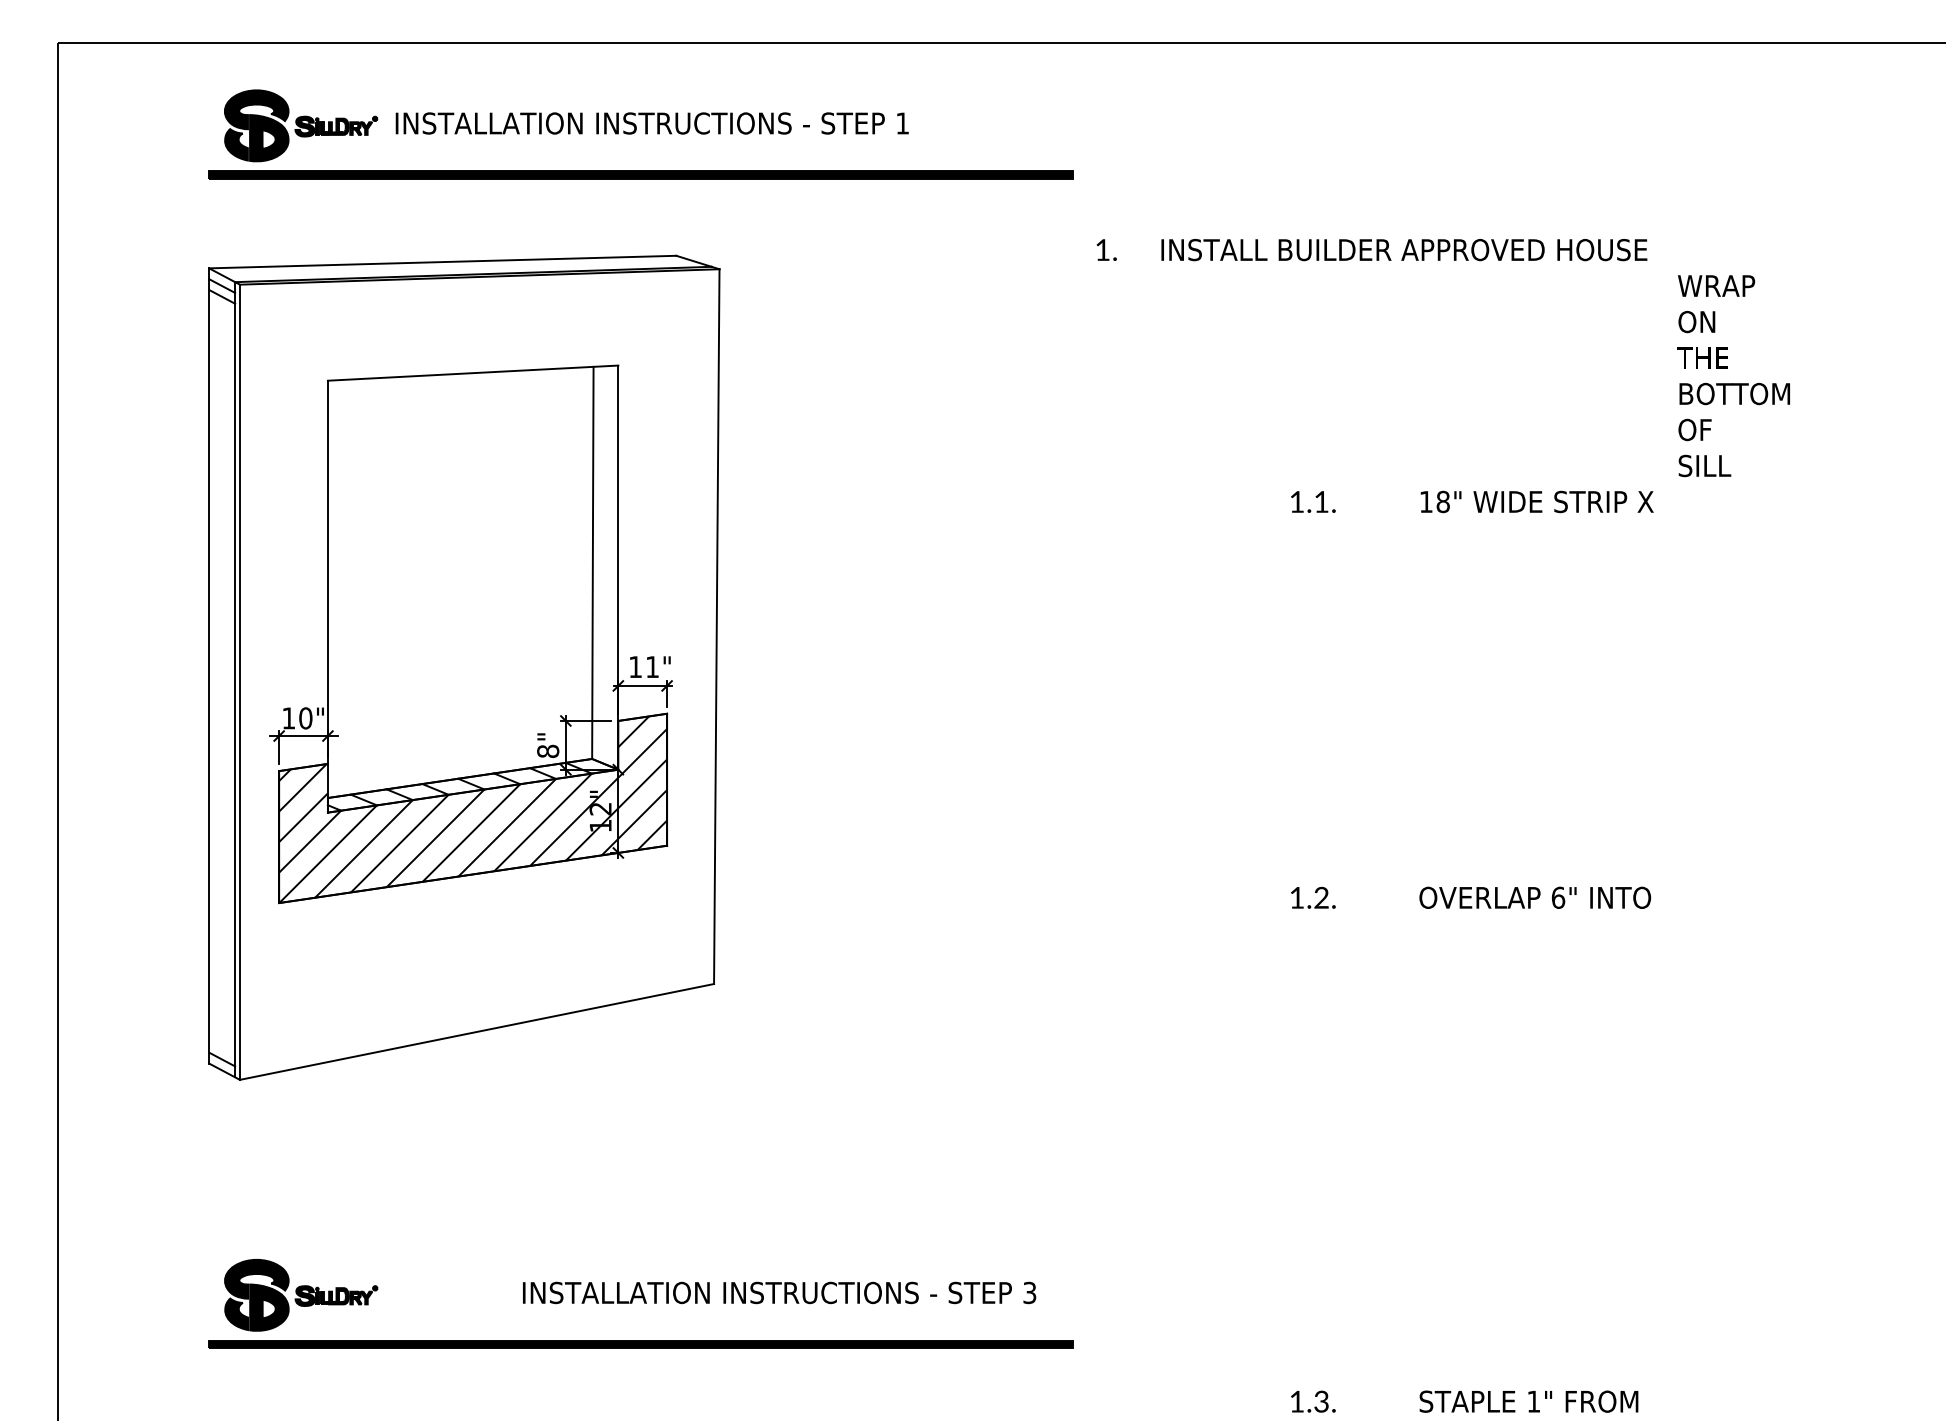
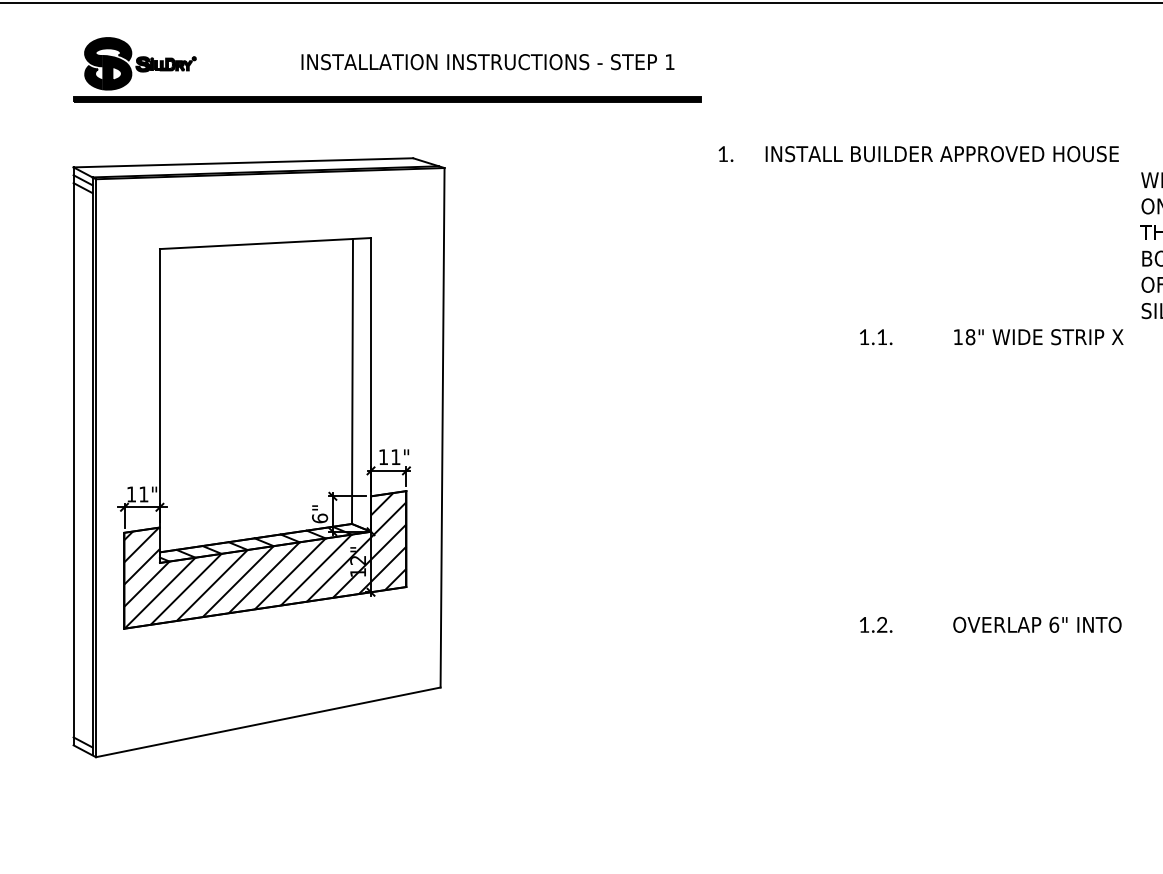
text: (651, 123) -> (487, 62), moved
text: (305, 718) -> (143, 494), 10" -> 11"
text: (548, 751) -> (320, 518), 8" -> 6"

